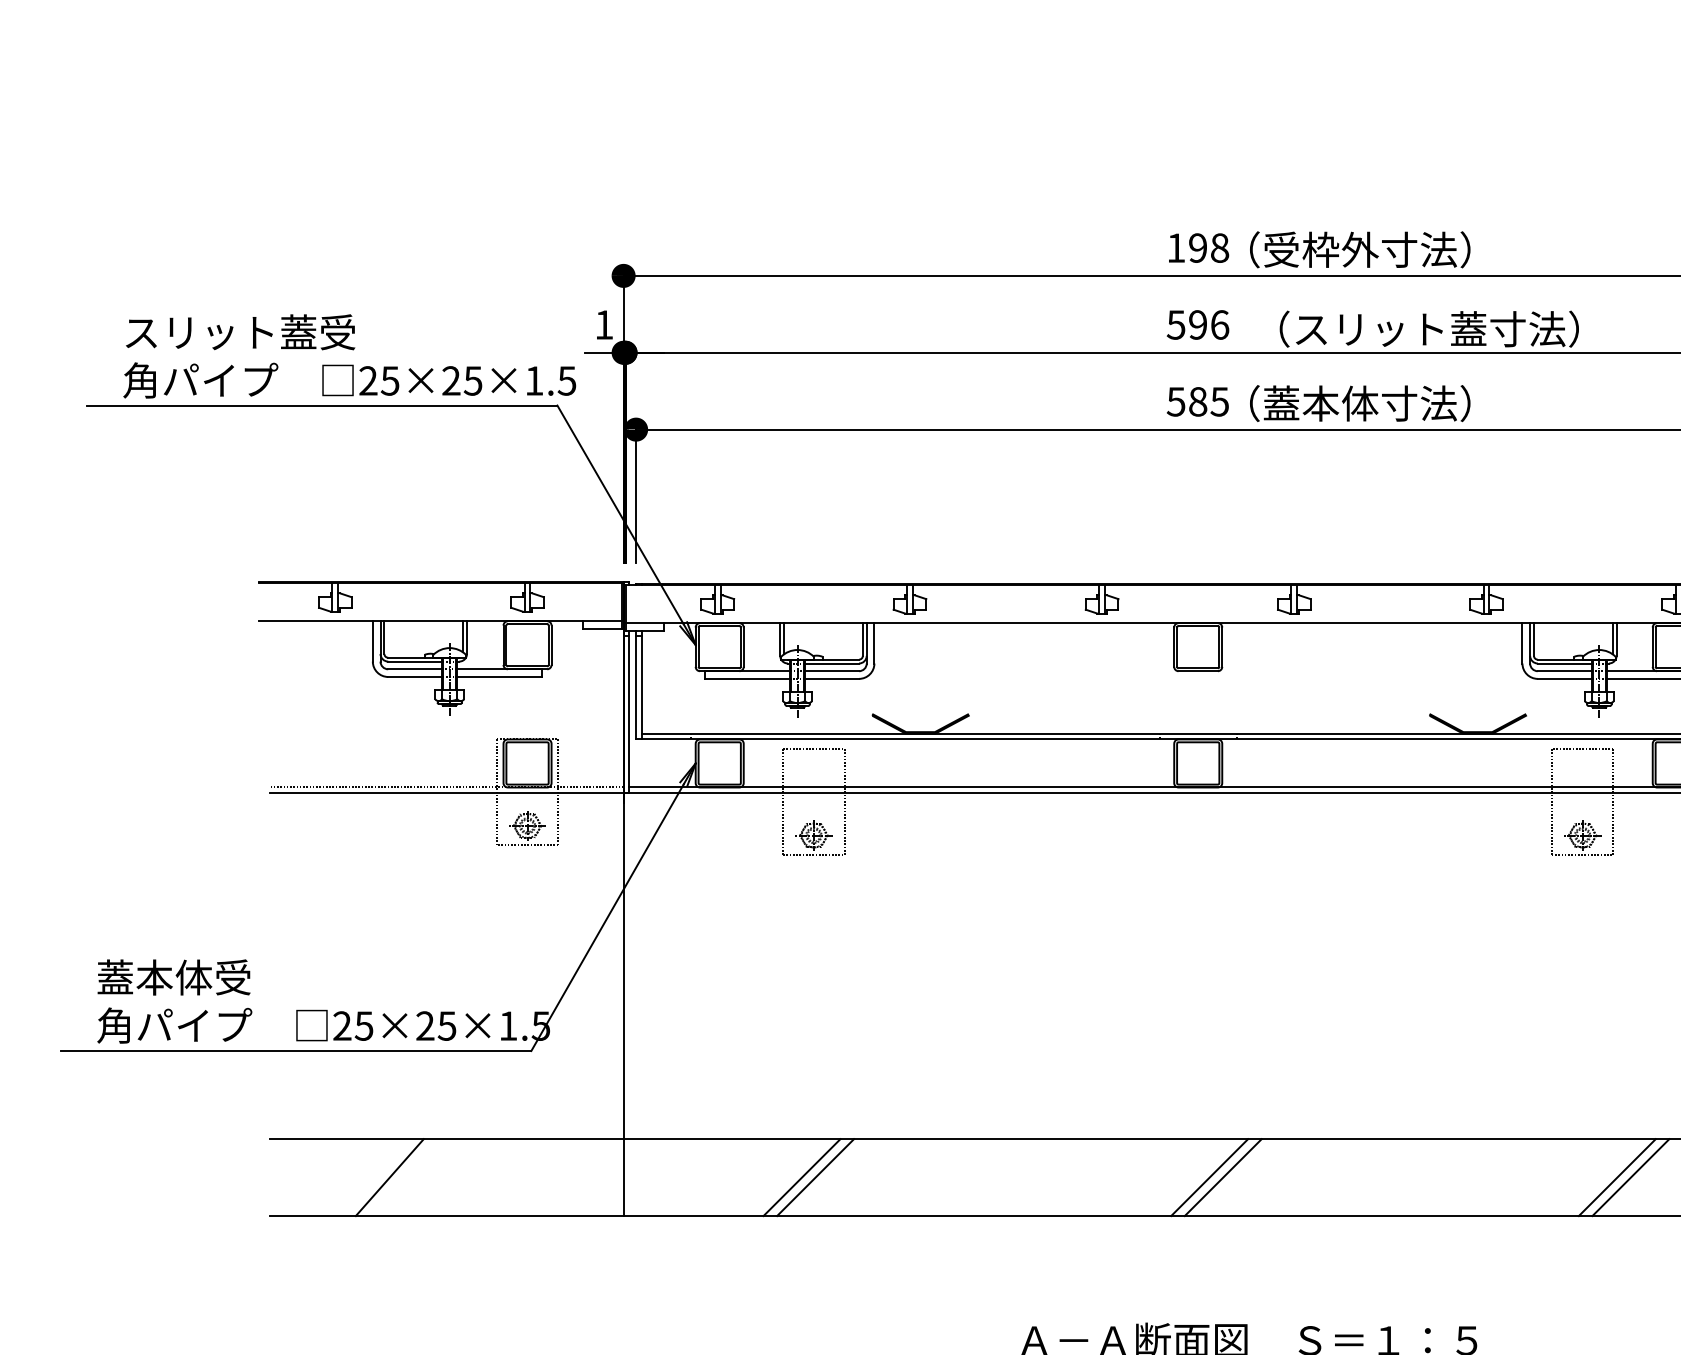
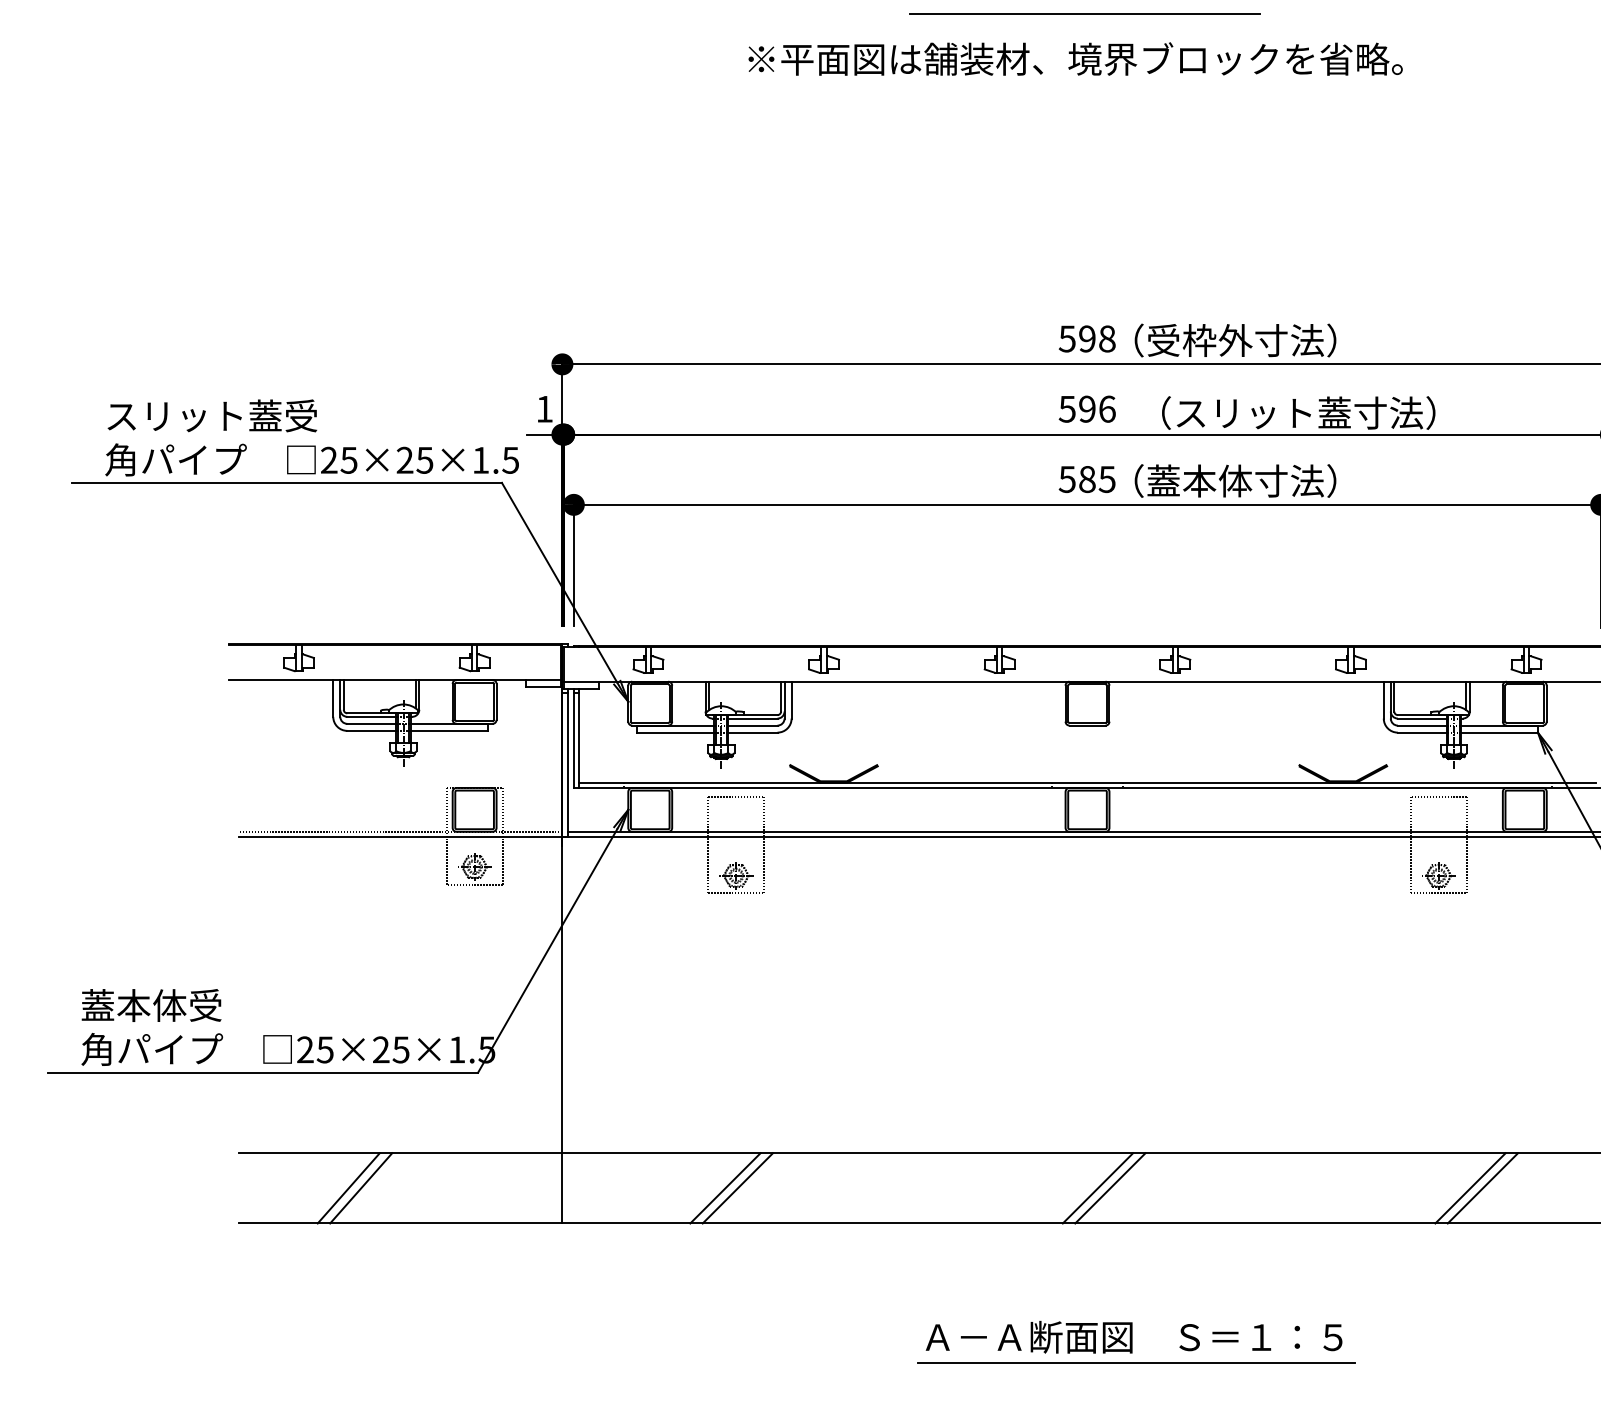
text: (1175, 247) -> (1066, 338), 198 -> 598
line: (403, 1177) -> (361, 1188), added

